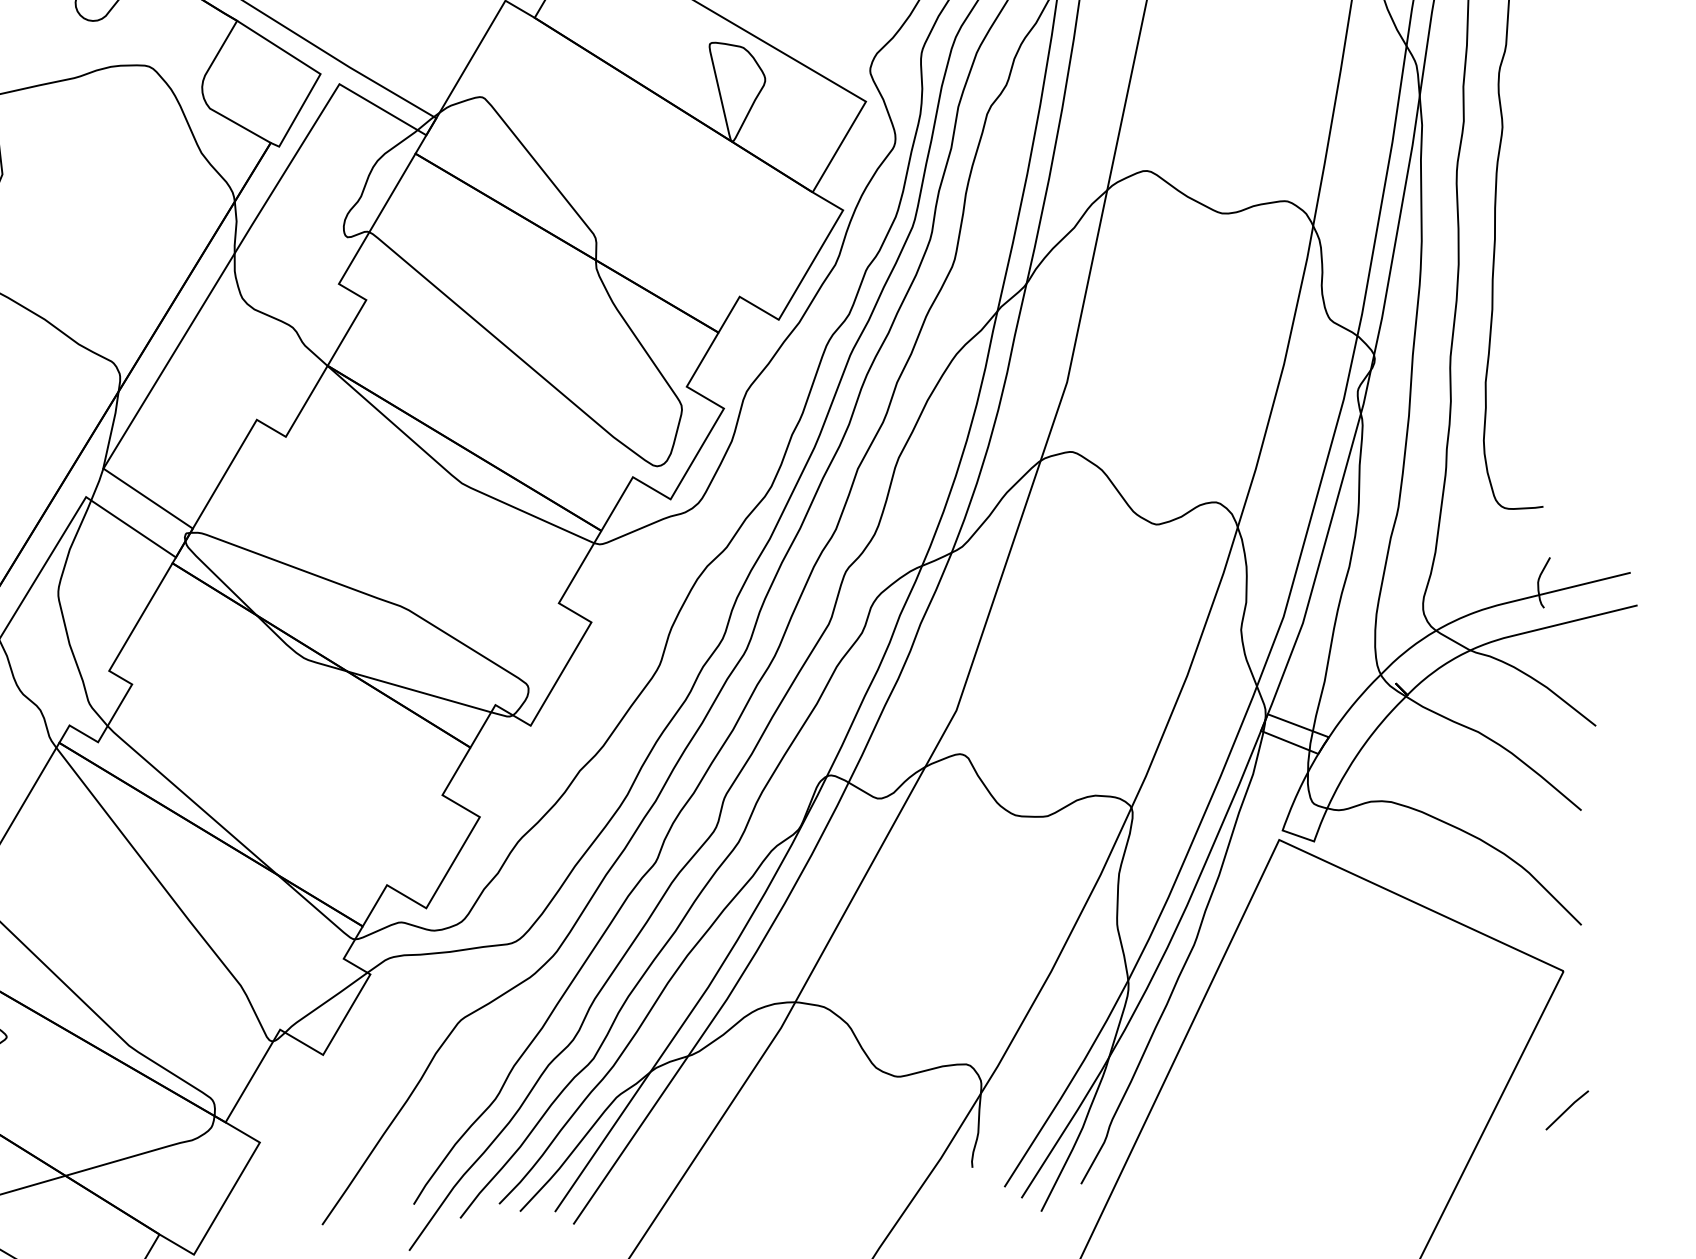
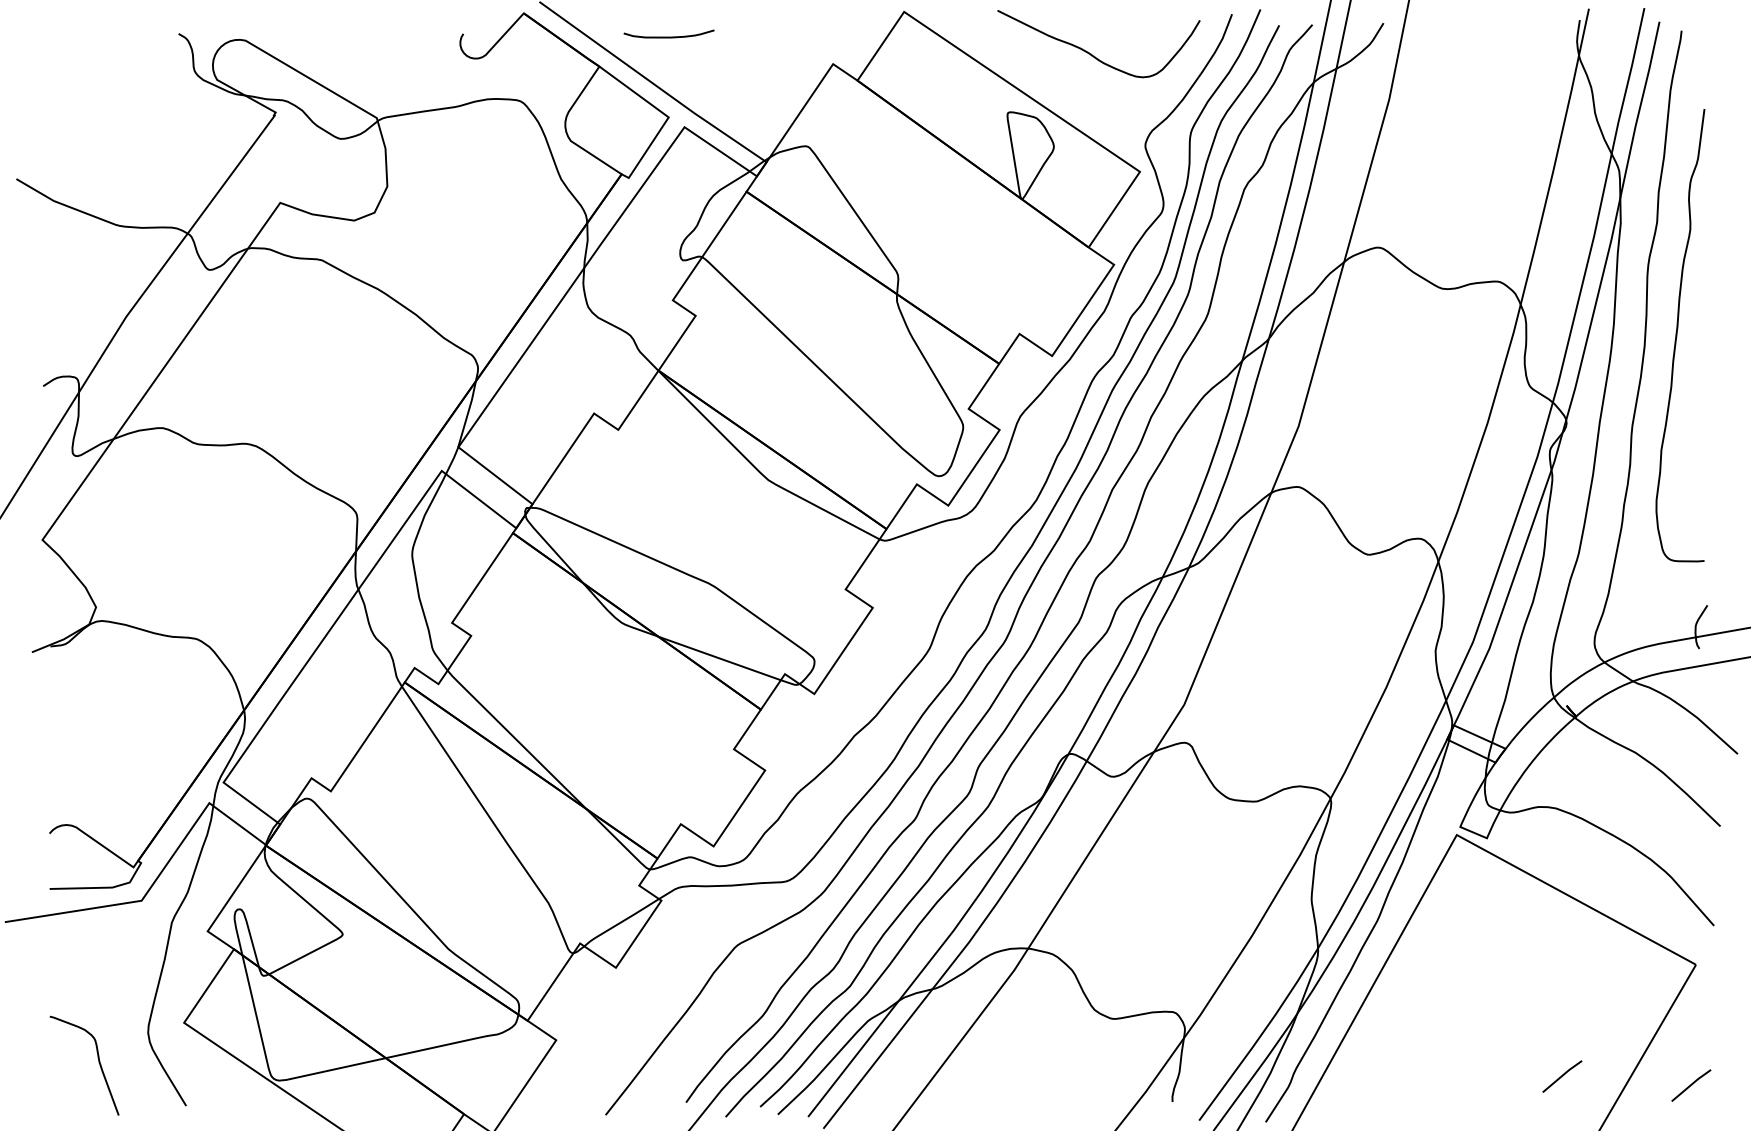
line: (1418, 1109) -> (1562, 1076), added

